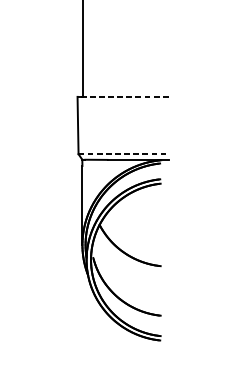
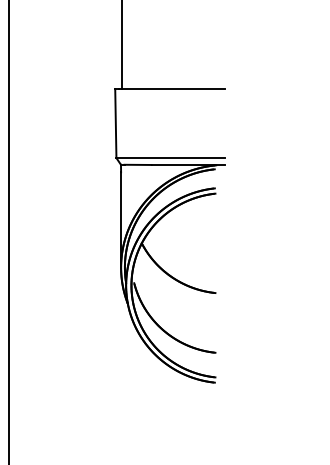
line: (125, 96) -> (172, 88), dashed -> solid
line: (124, 154) -> (171, 158), dashed -> solid

